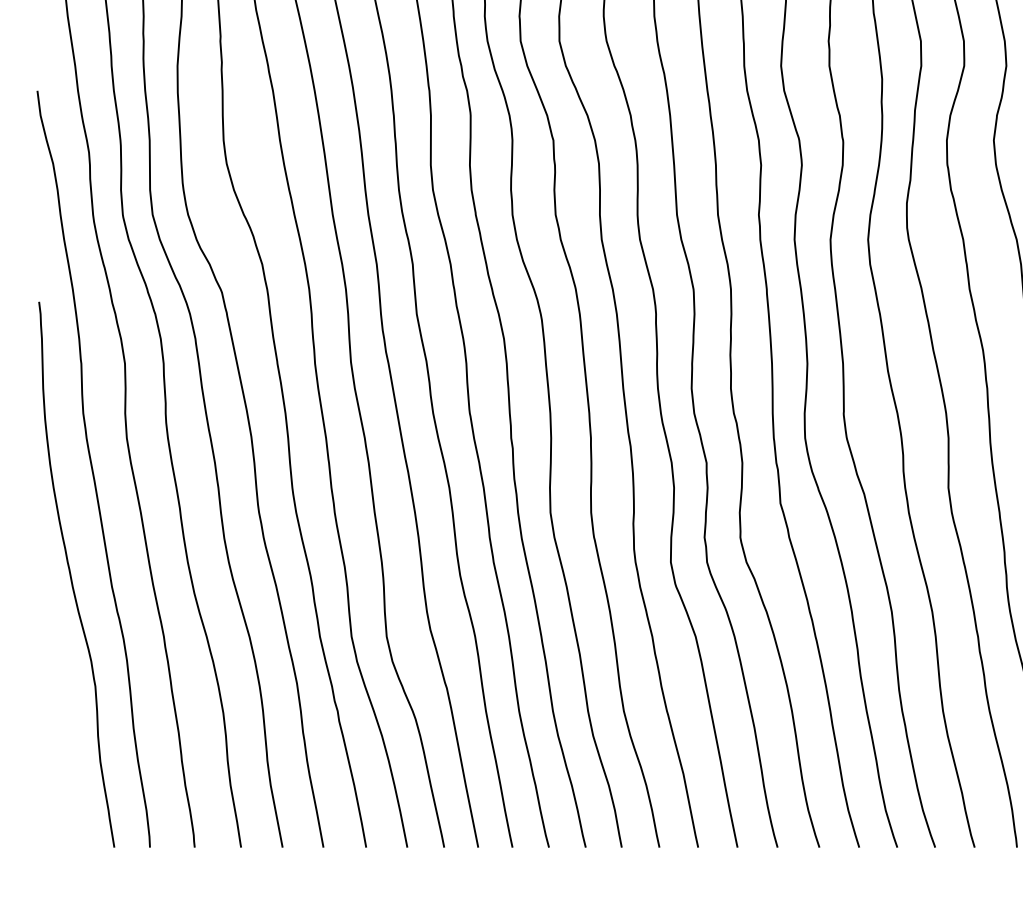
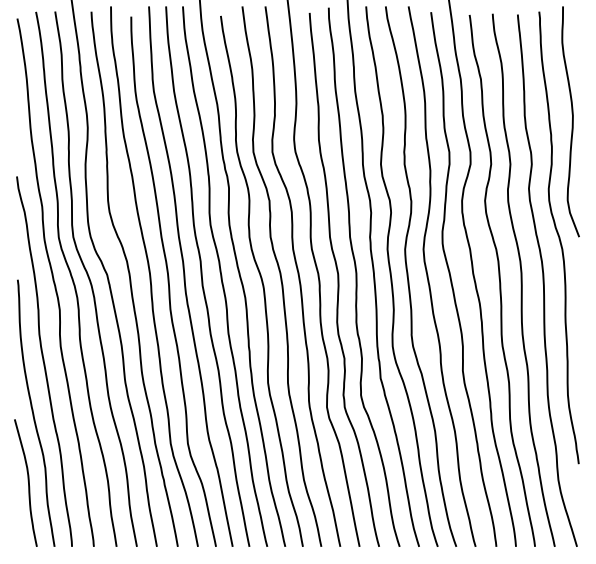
curve: (58, 714) -> (27, 481), added

